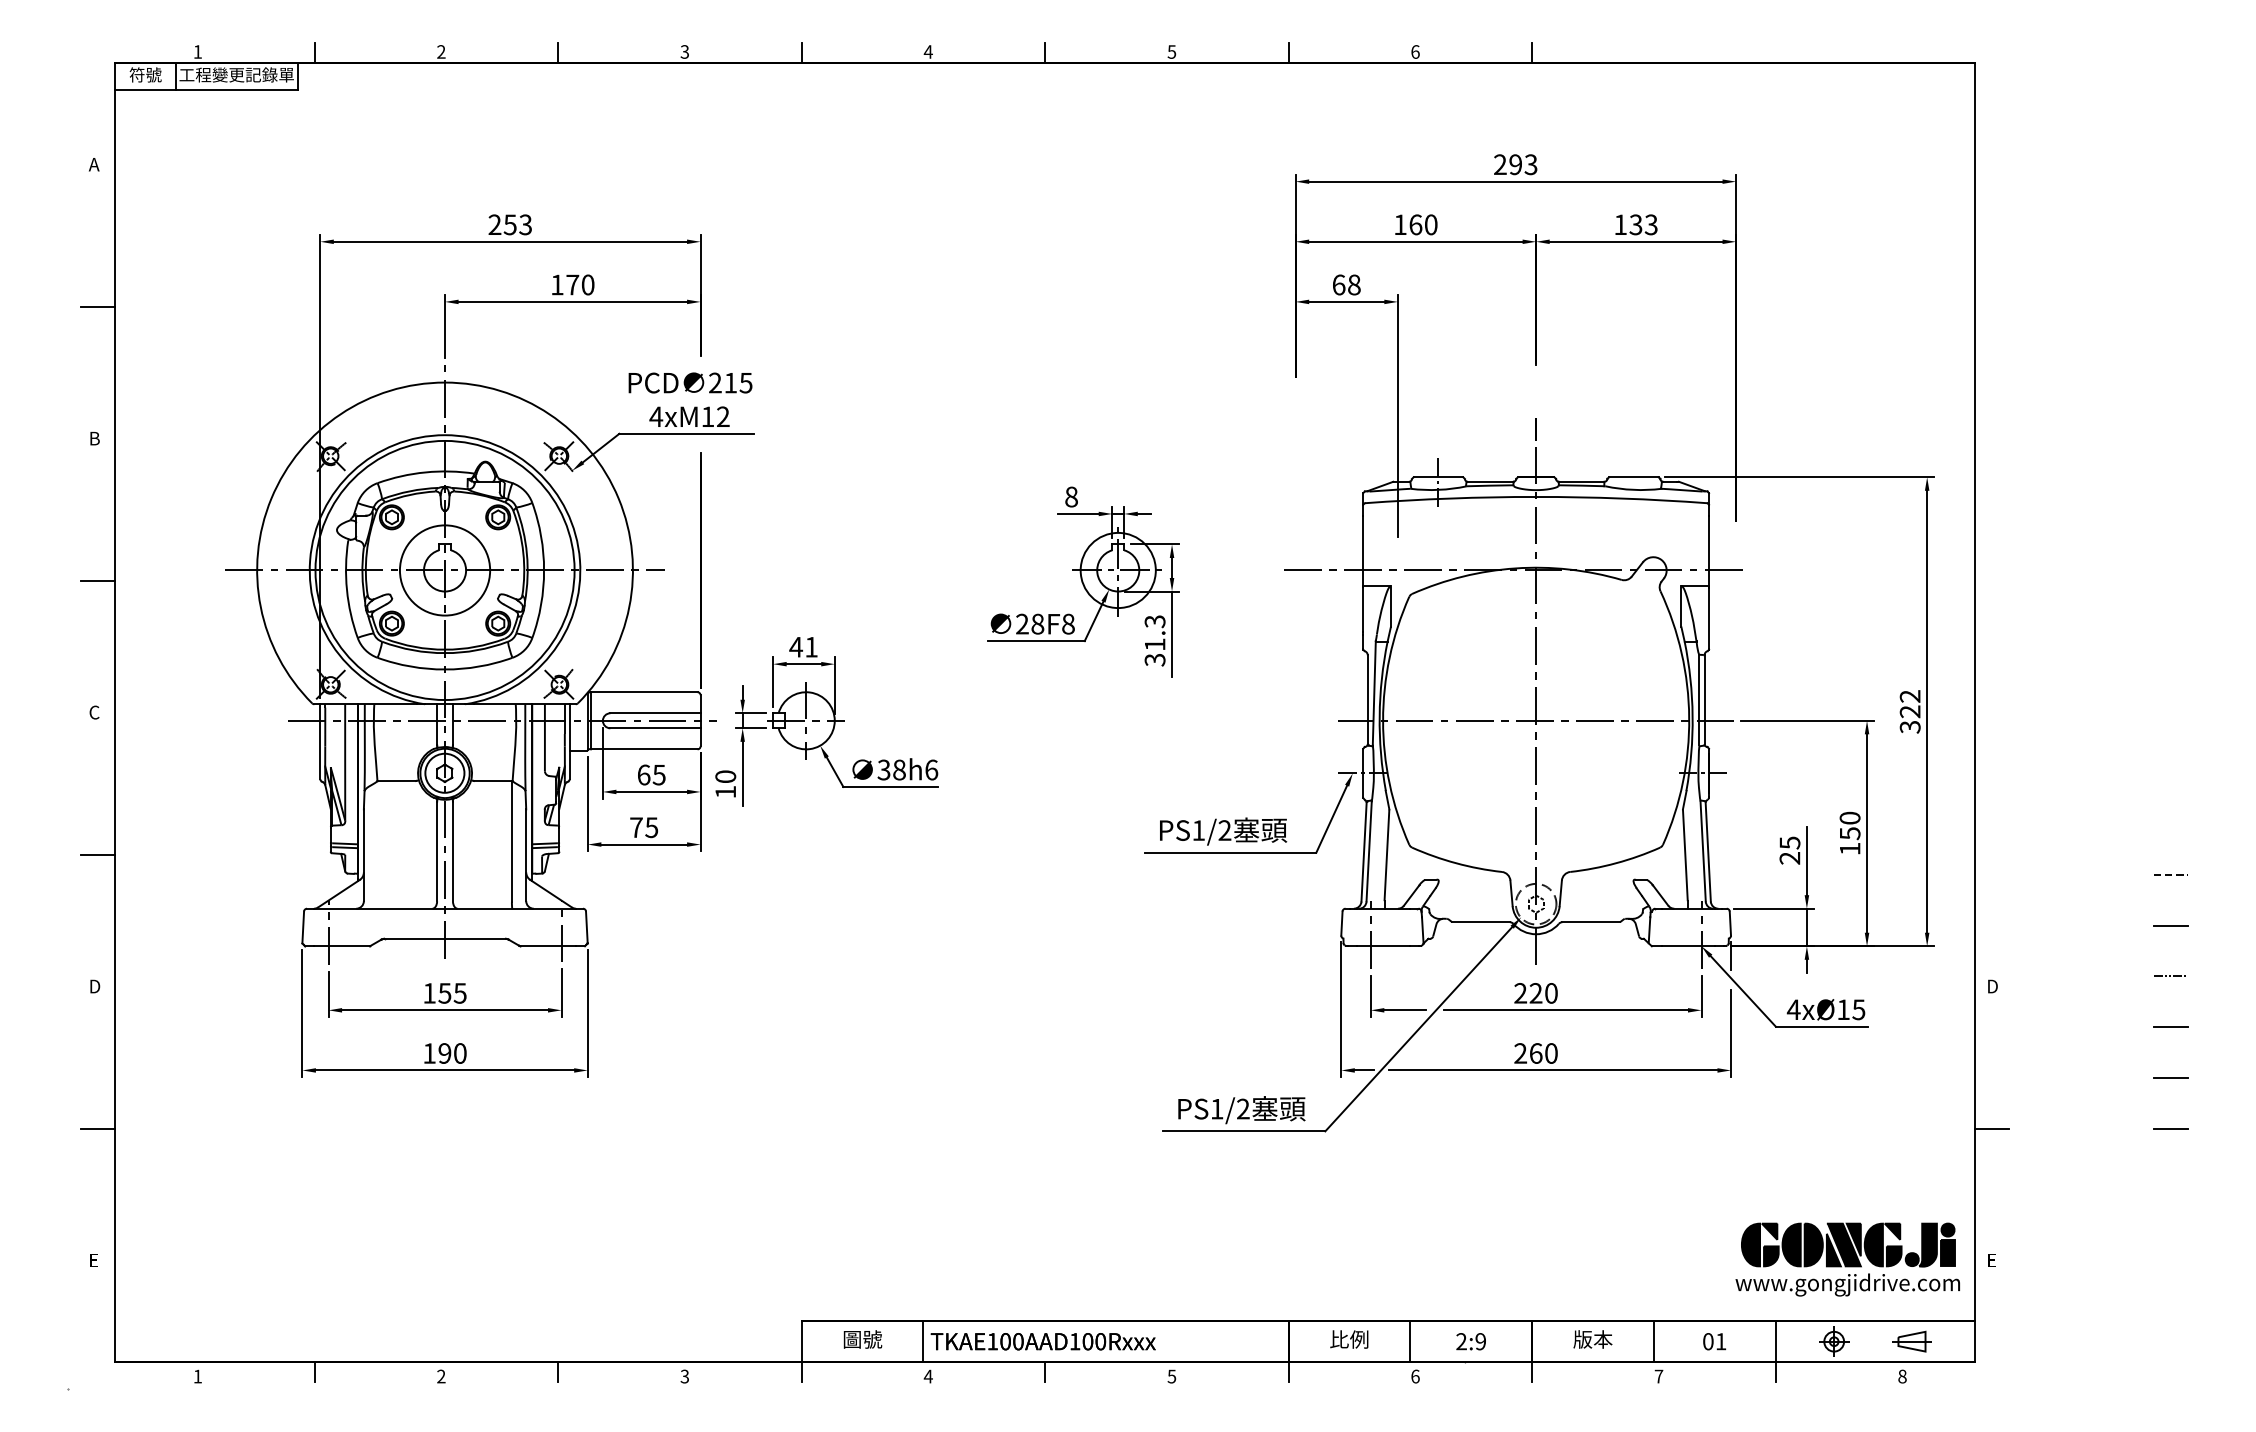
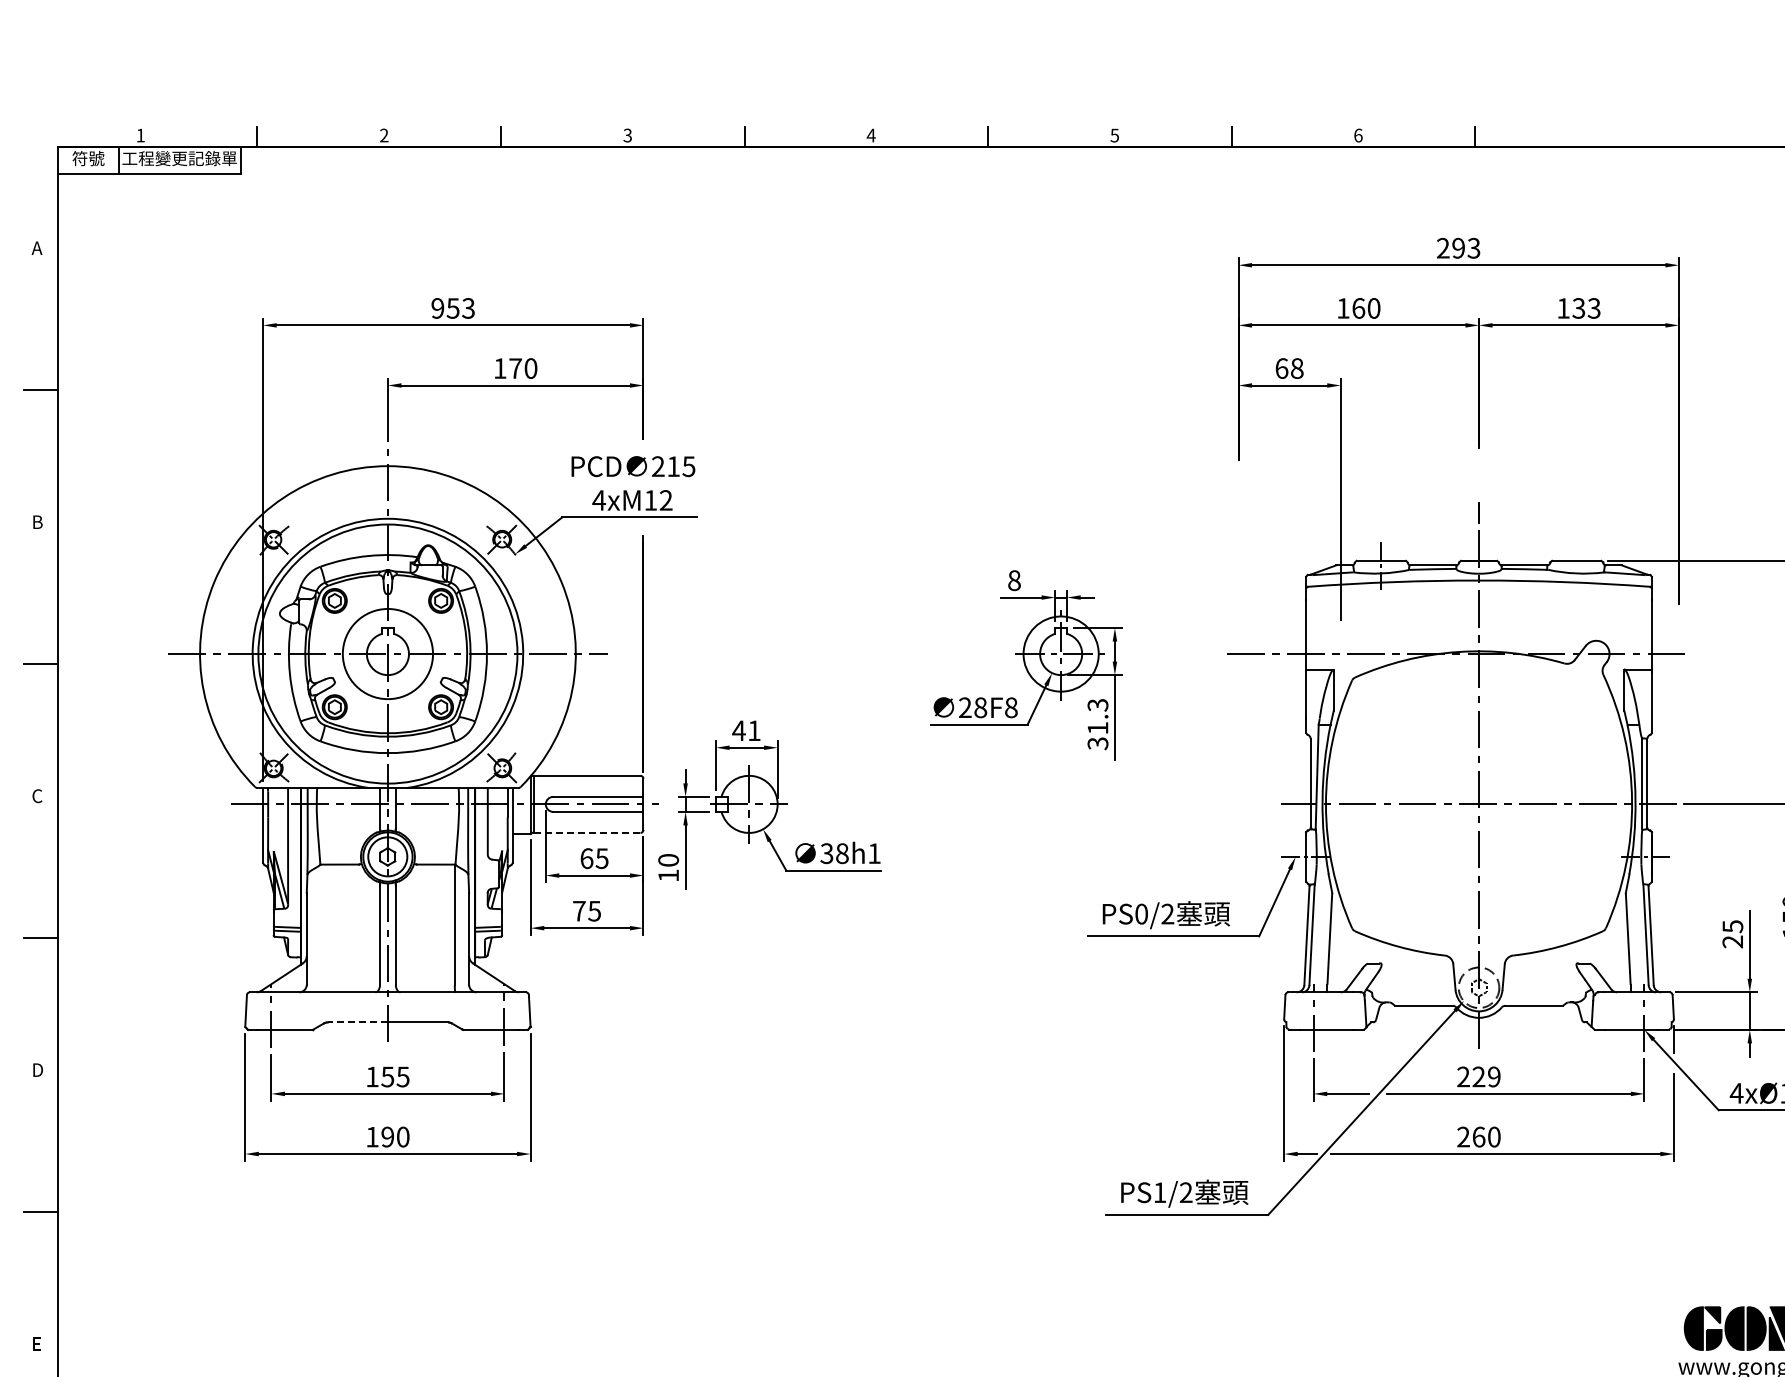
text: (494, 224) -> (437, 308), 253 -> 953
line: (644, 749) -> (587, 833), solid -> dashed
text: (931, 769) -> (874, 853), 38h6 -> 38h1
text: (1198, 830) -> (1141, 914), PS1/2 -> PS0/2
line: (414, 938) -> (357, 1022), solid -> dashed
text: (1551, 993) -> (1494, 1077), 220 -> 229

